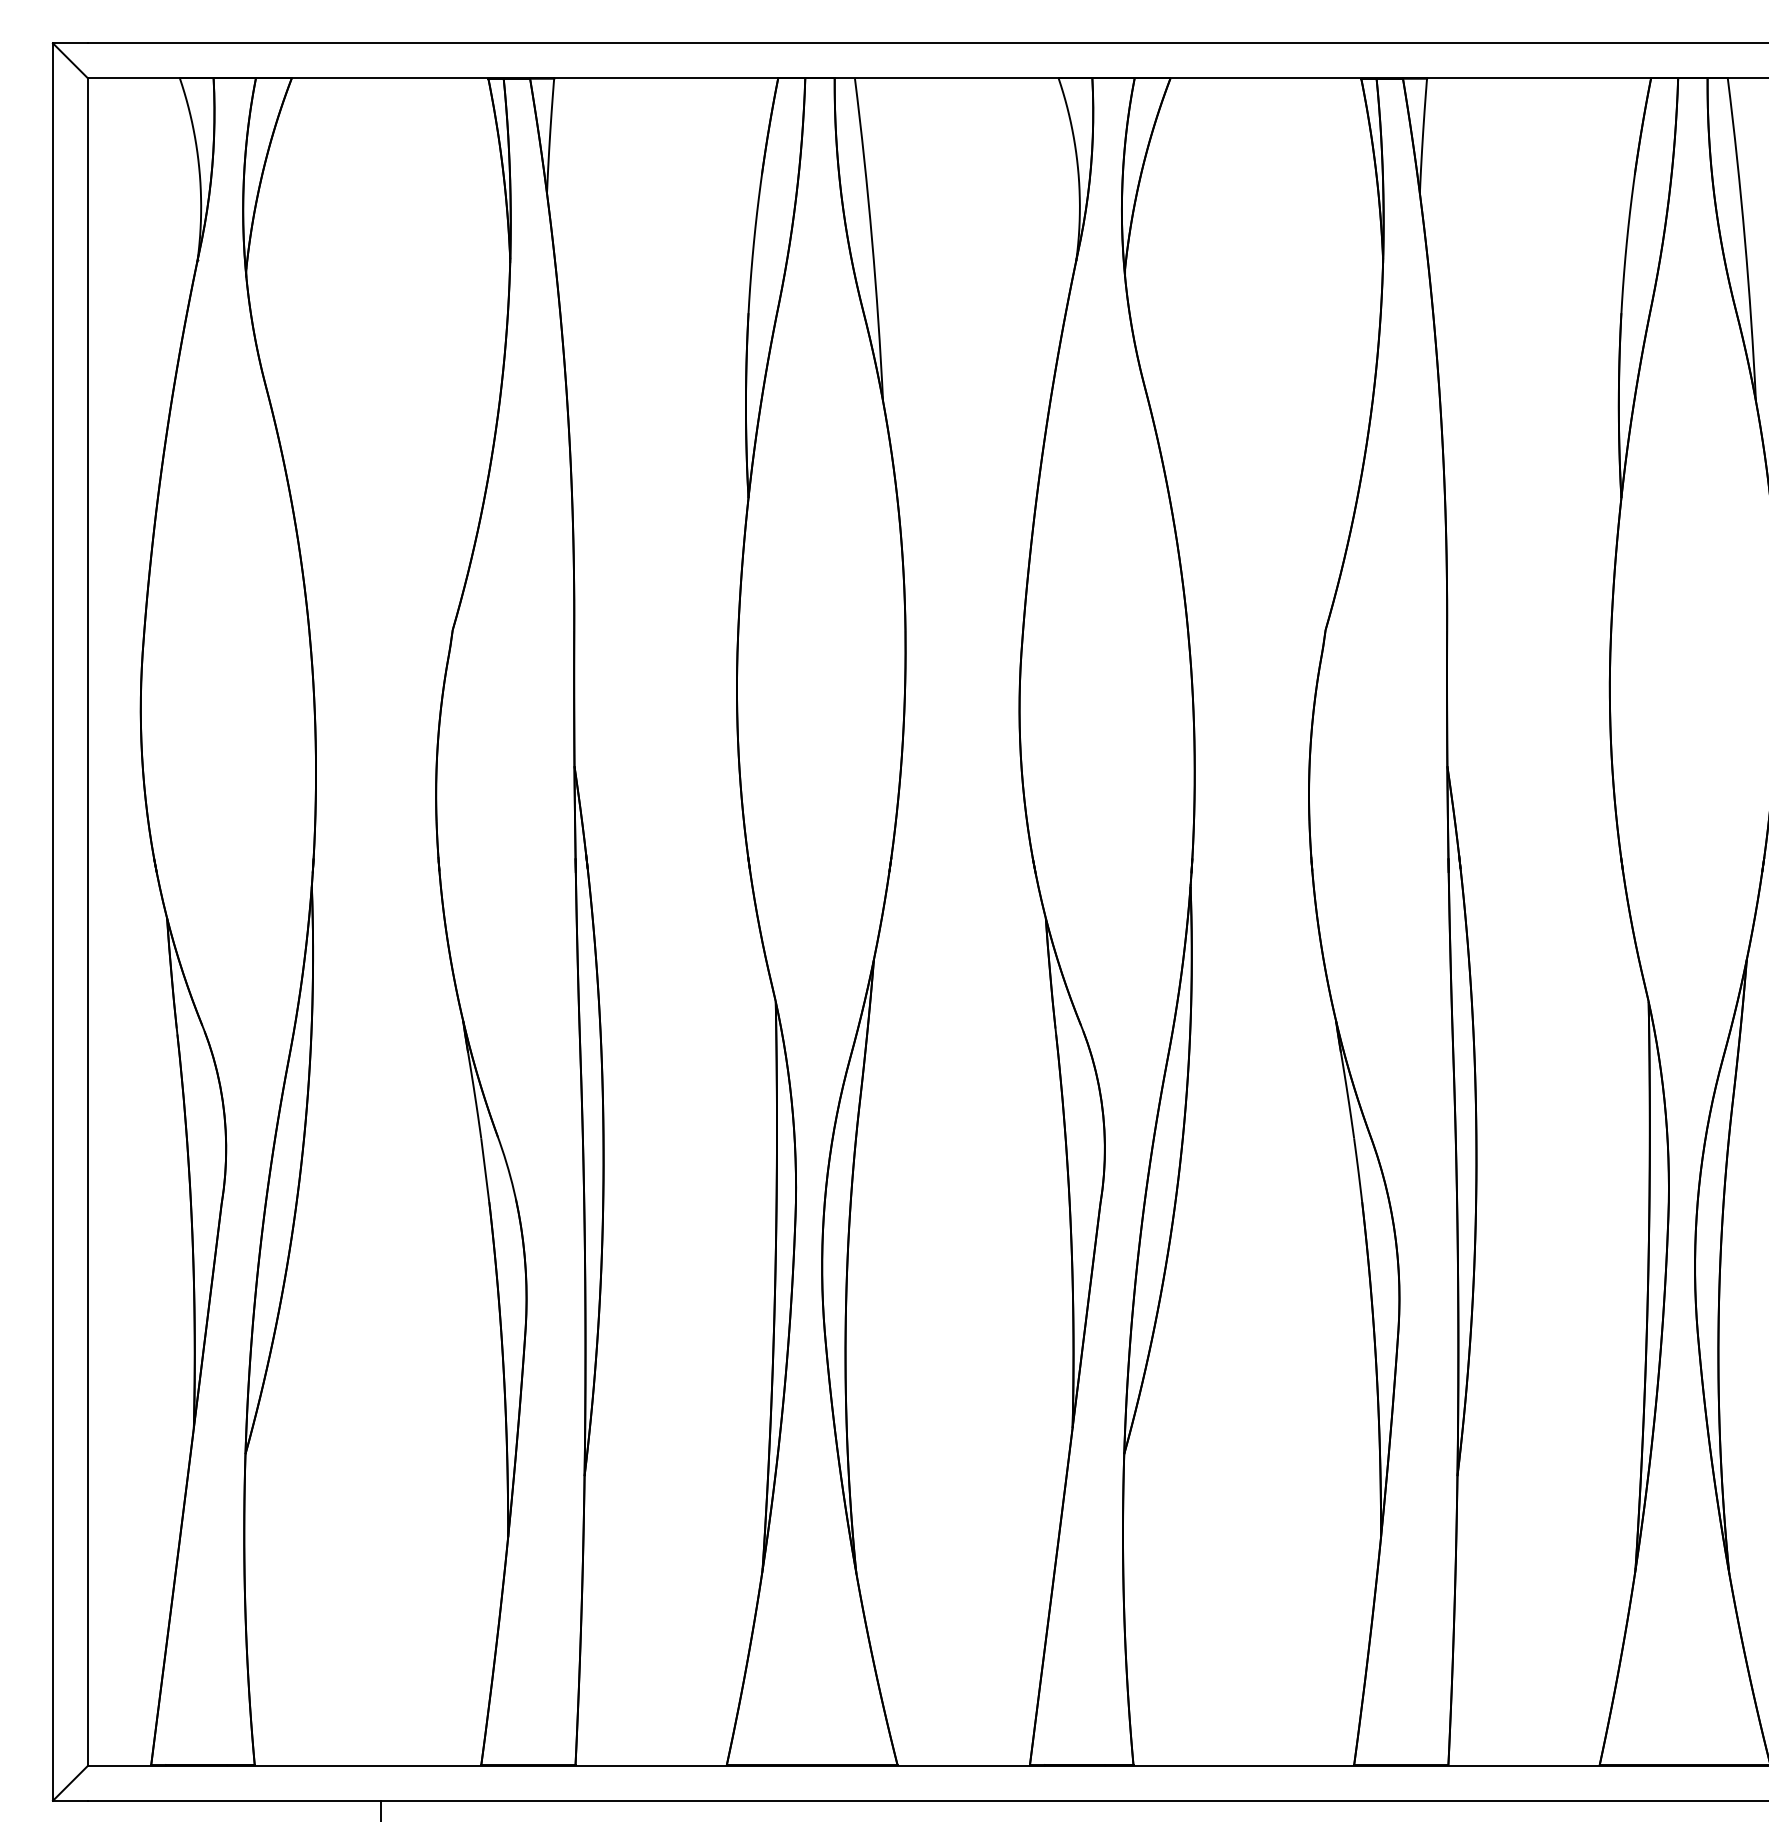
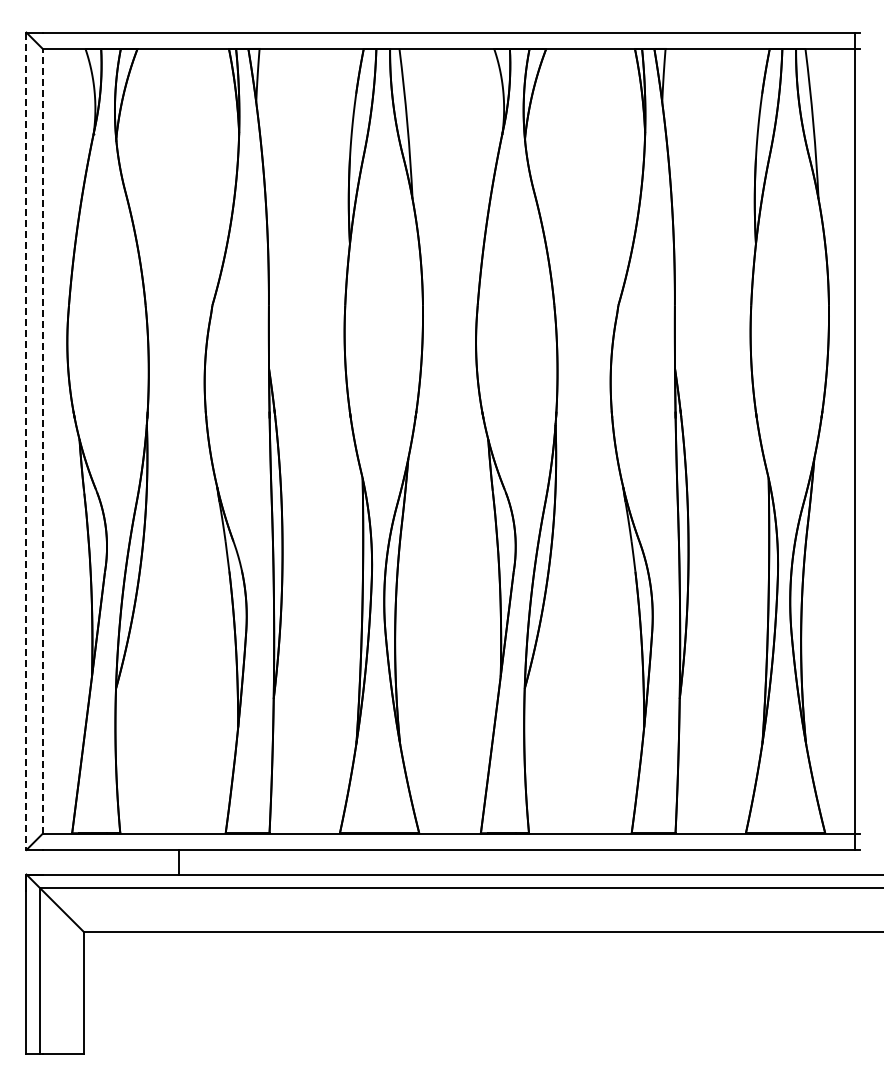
line: (87, 920) -> (42, 440), solid -> dashed
line: (53, 922) -> (26, 441), solid -> dashed

